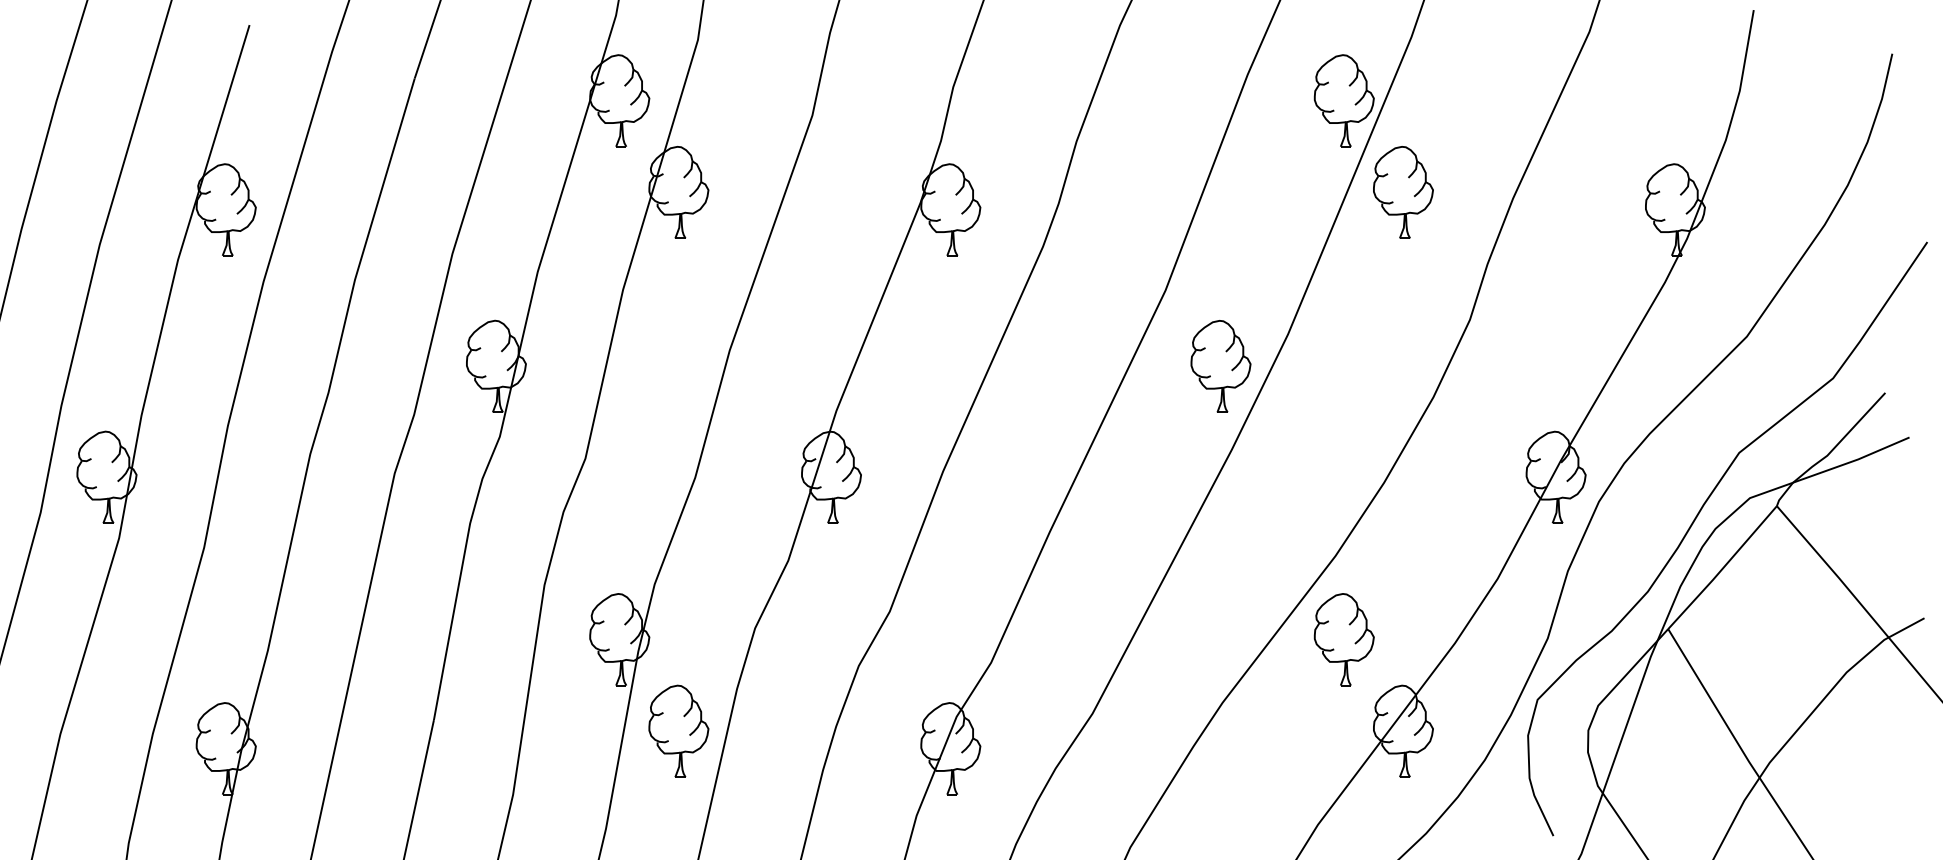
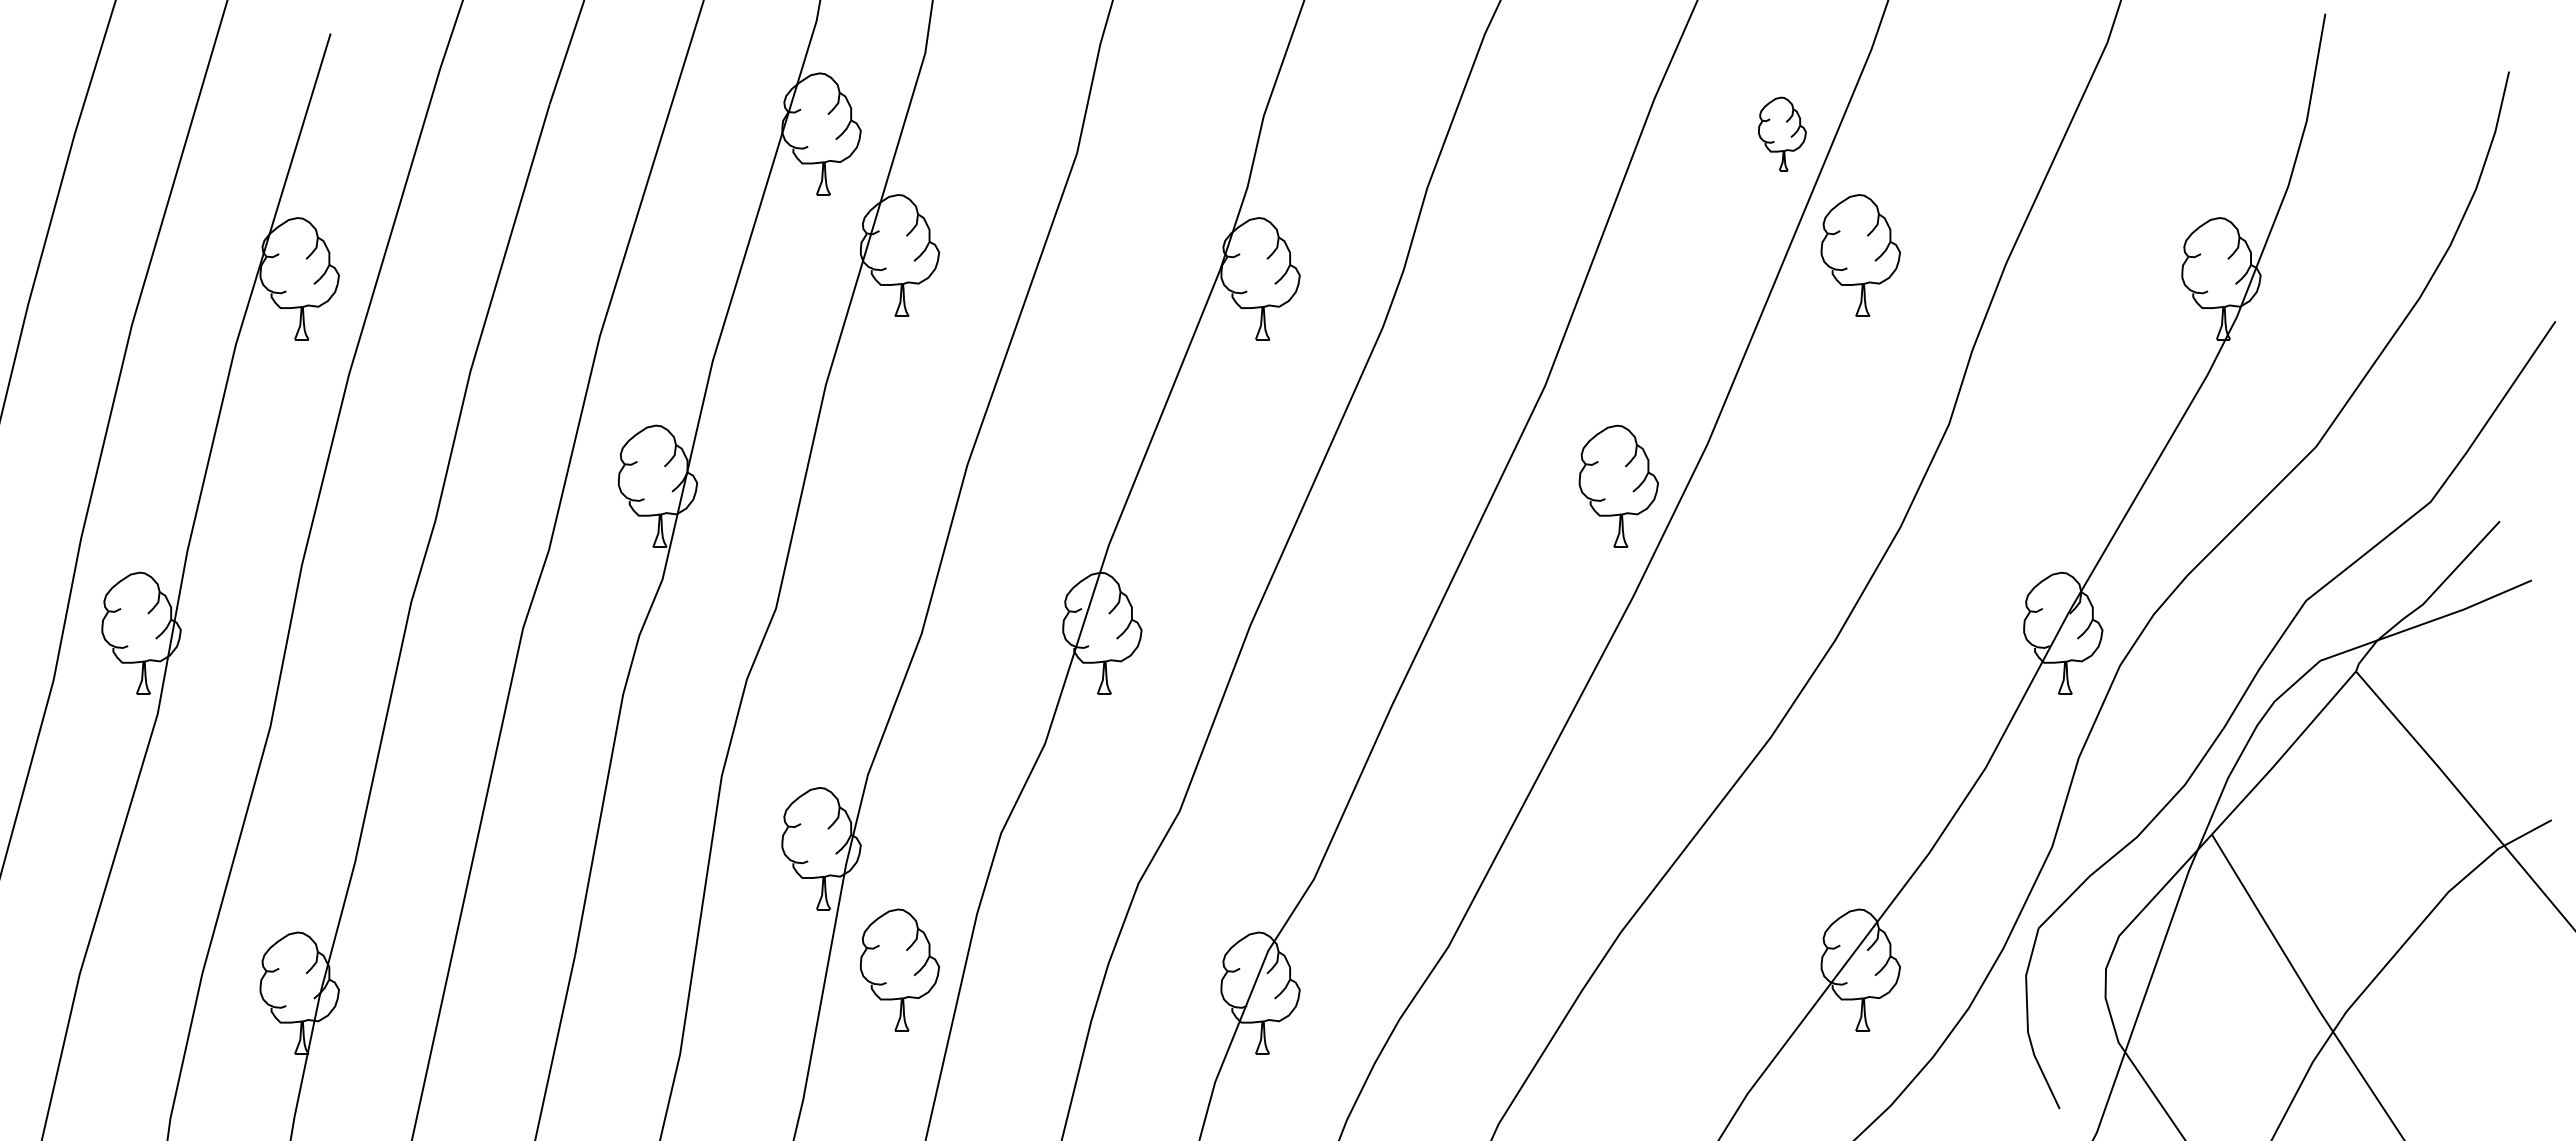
part: (1344, 100) -> (1782, 133), size x0.6
part: (1344, 639) -> (1782, 848), removed

